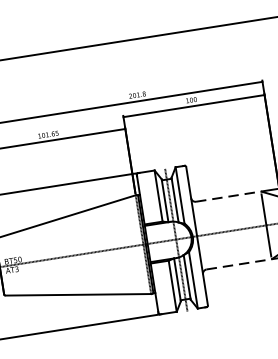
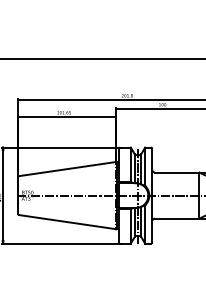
line: (227, 196) -> (176, 172), dashed -> solid
line: (238, 264) -> (176, 218), dashed -> solid

